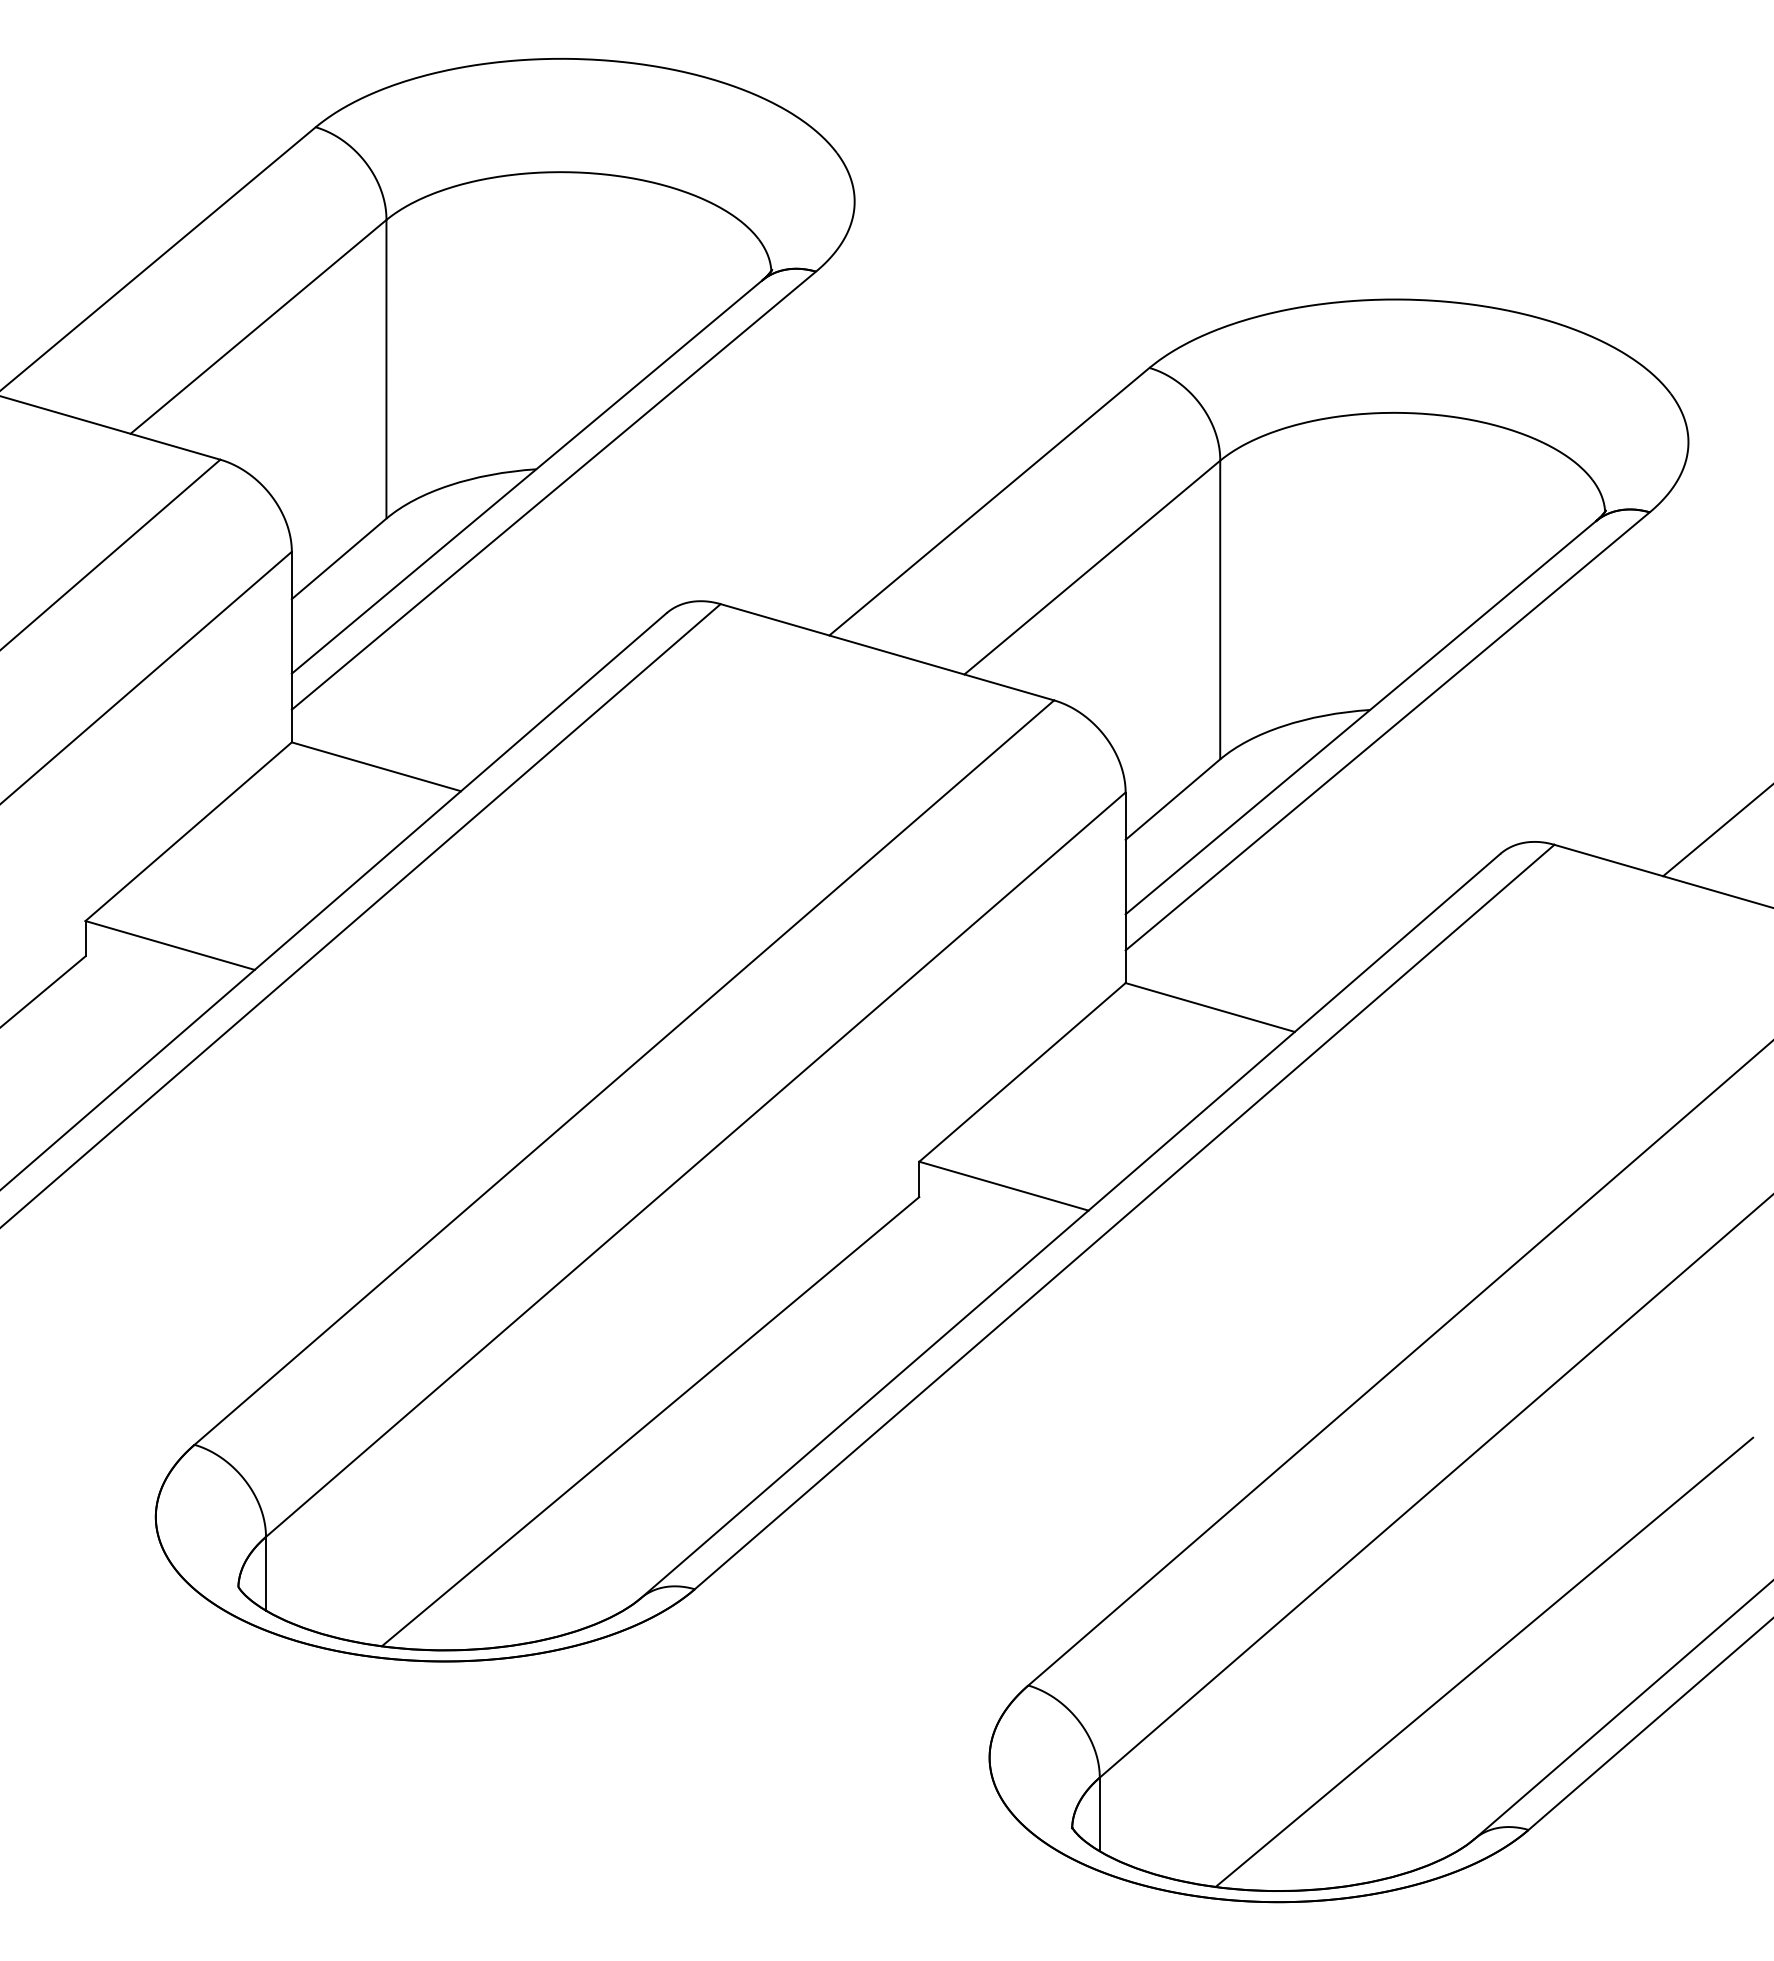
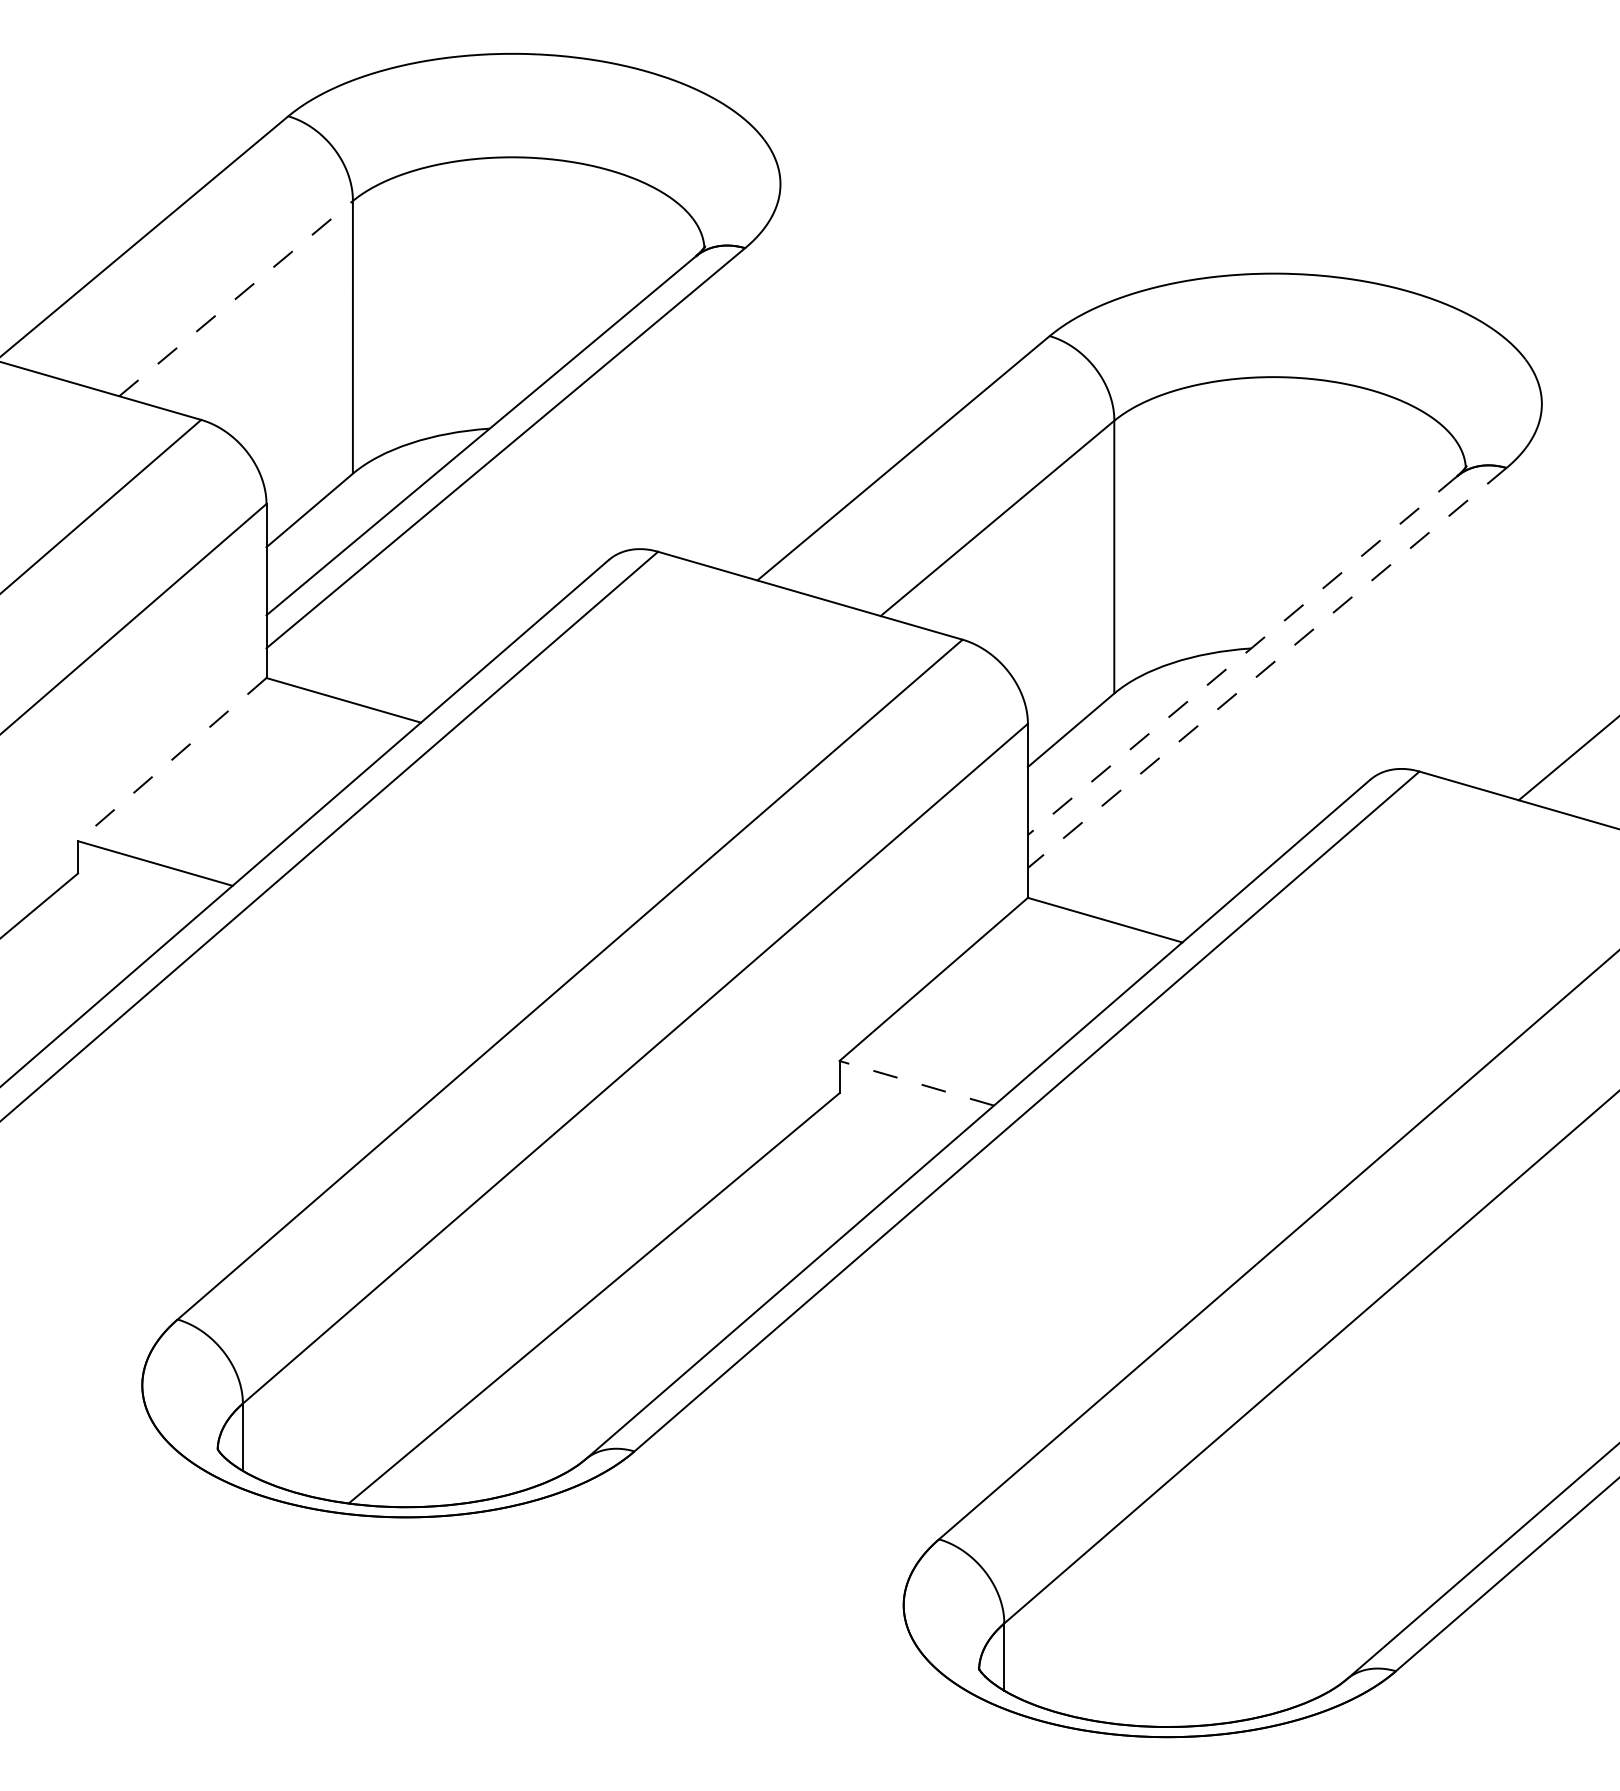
line: (258, 326) -> (236, 298), solid -> dashed
line: (1360, 717) -> (1242, 655), solid -> dashed
line: (1387, 731) -> (1267, 668), solid -> dashed
line: (188, 832) -> (172, 760), solid -> dashed
line: (1003, 1186) -> (916, 1083), solid -> dashed
line: (1484, 1661) -> (1355, 1517), removed

